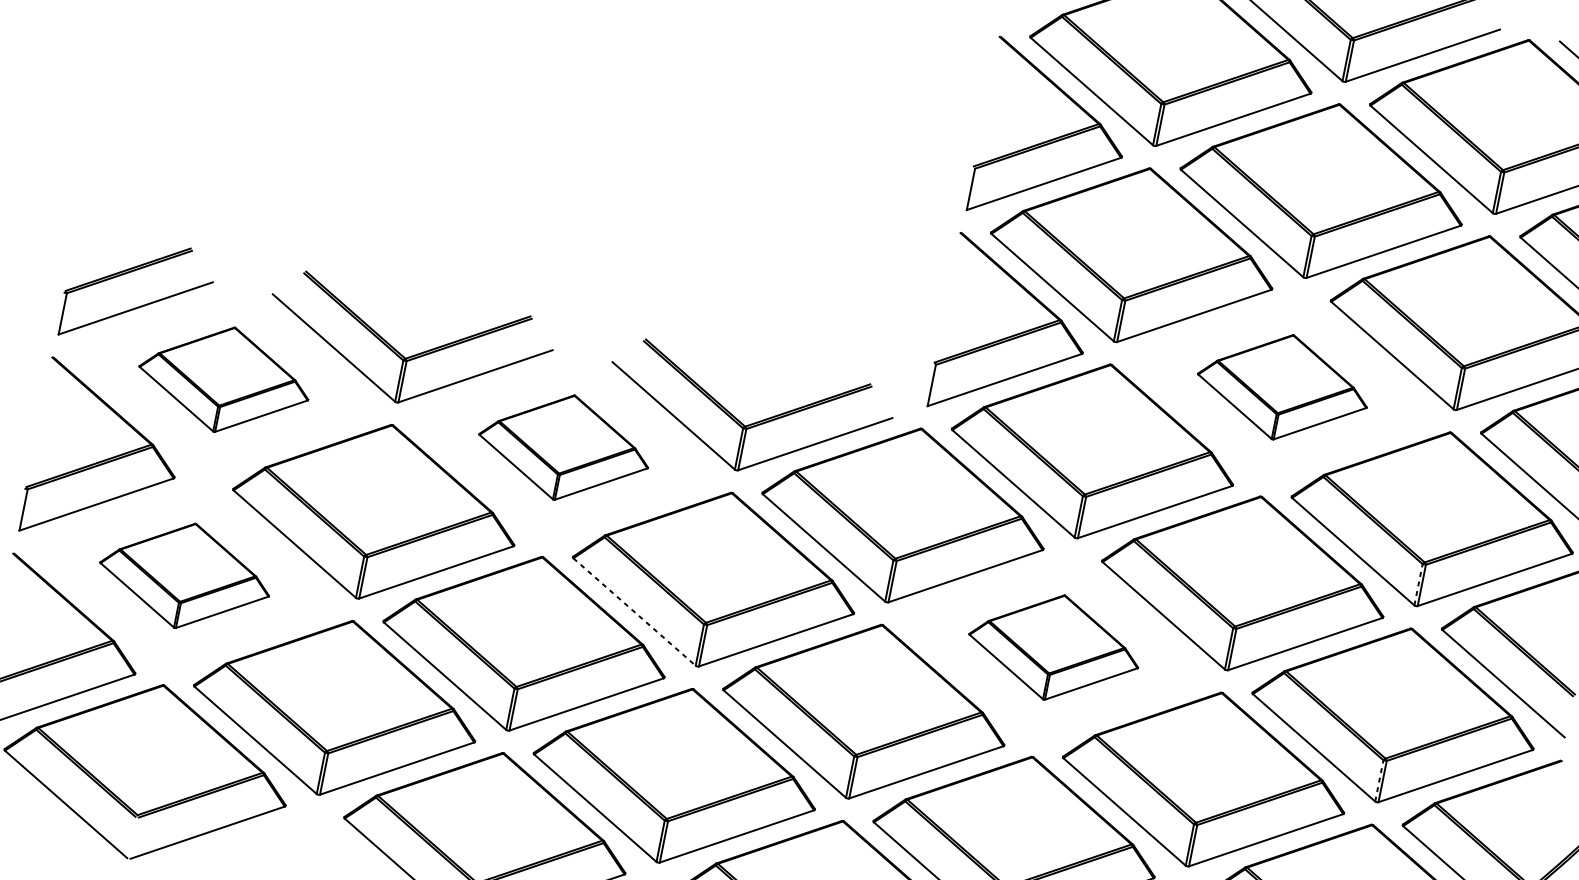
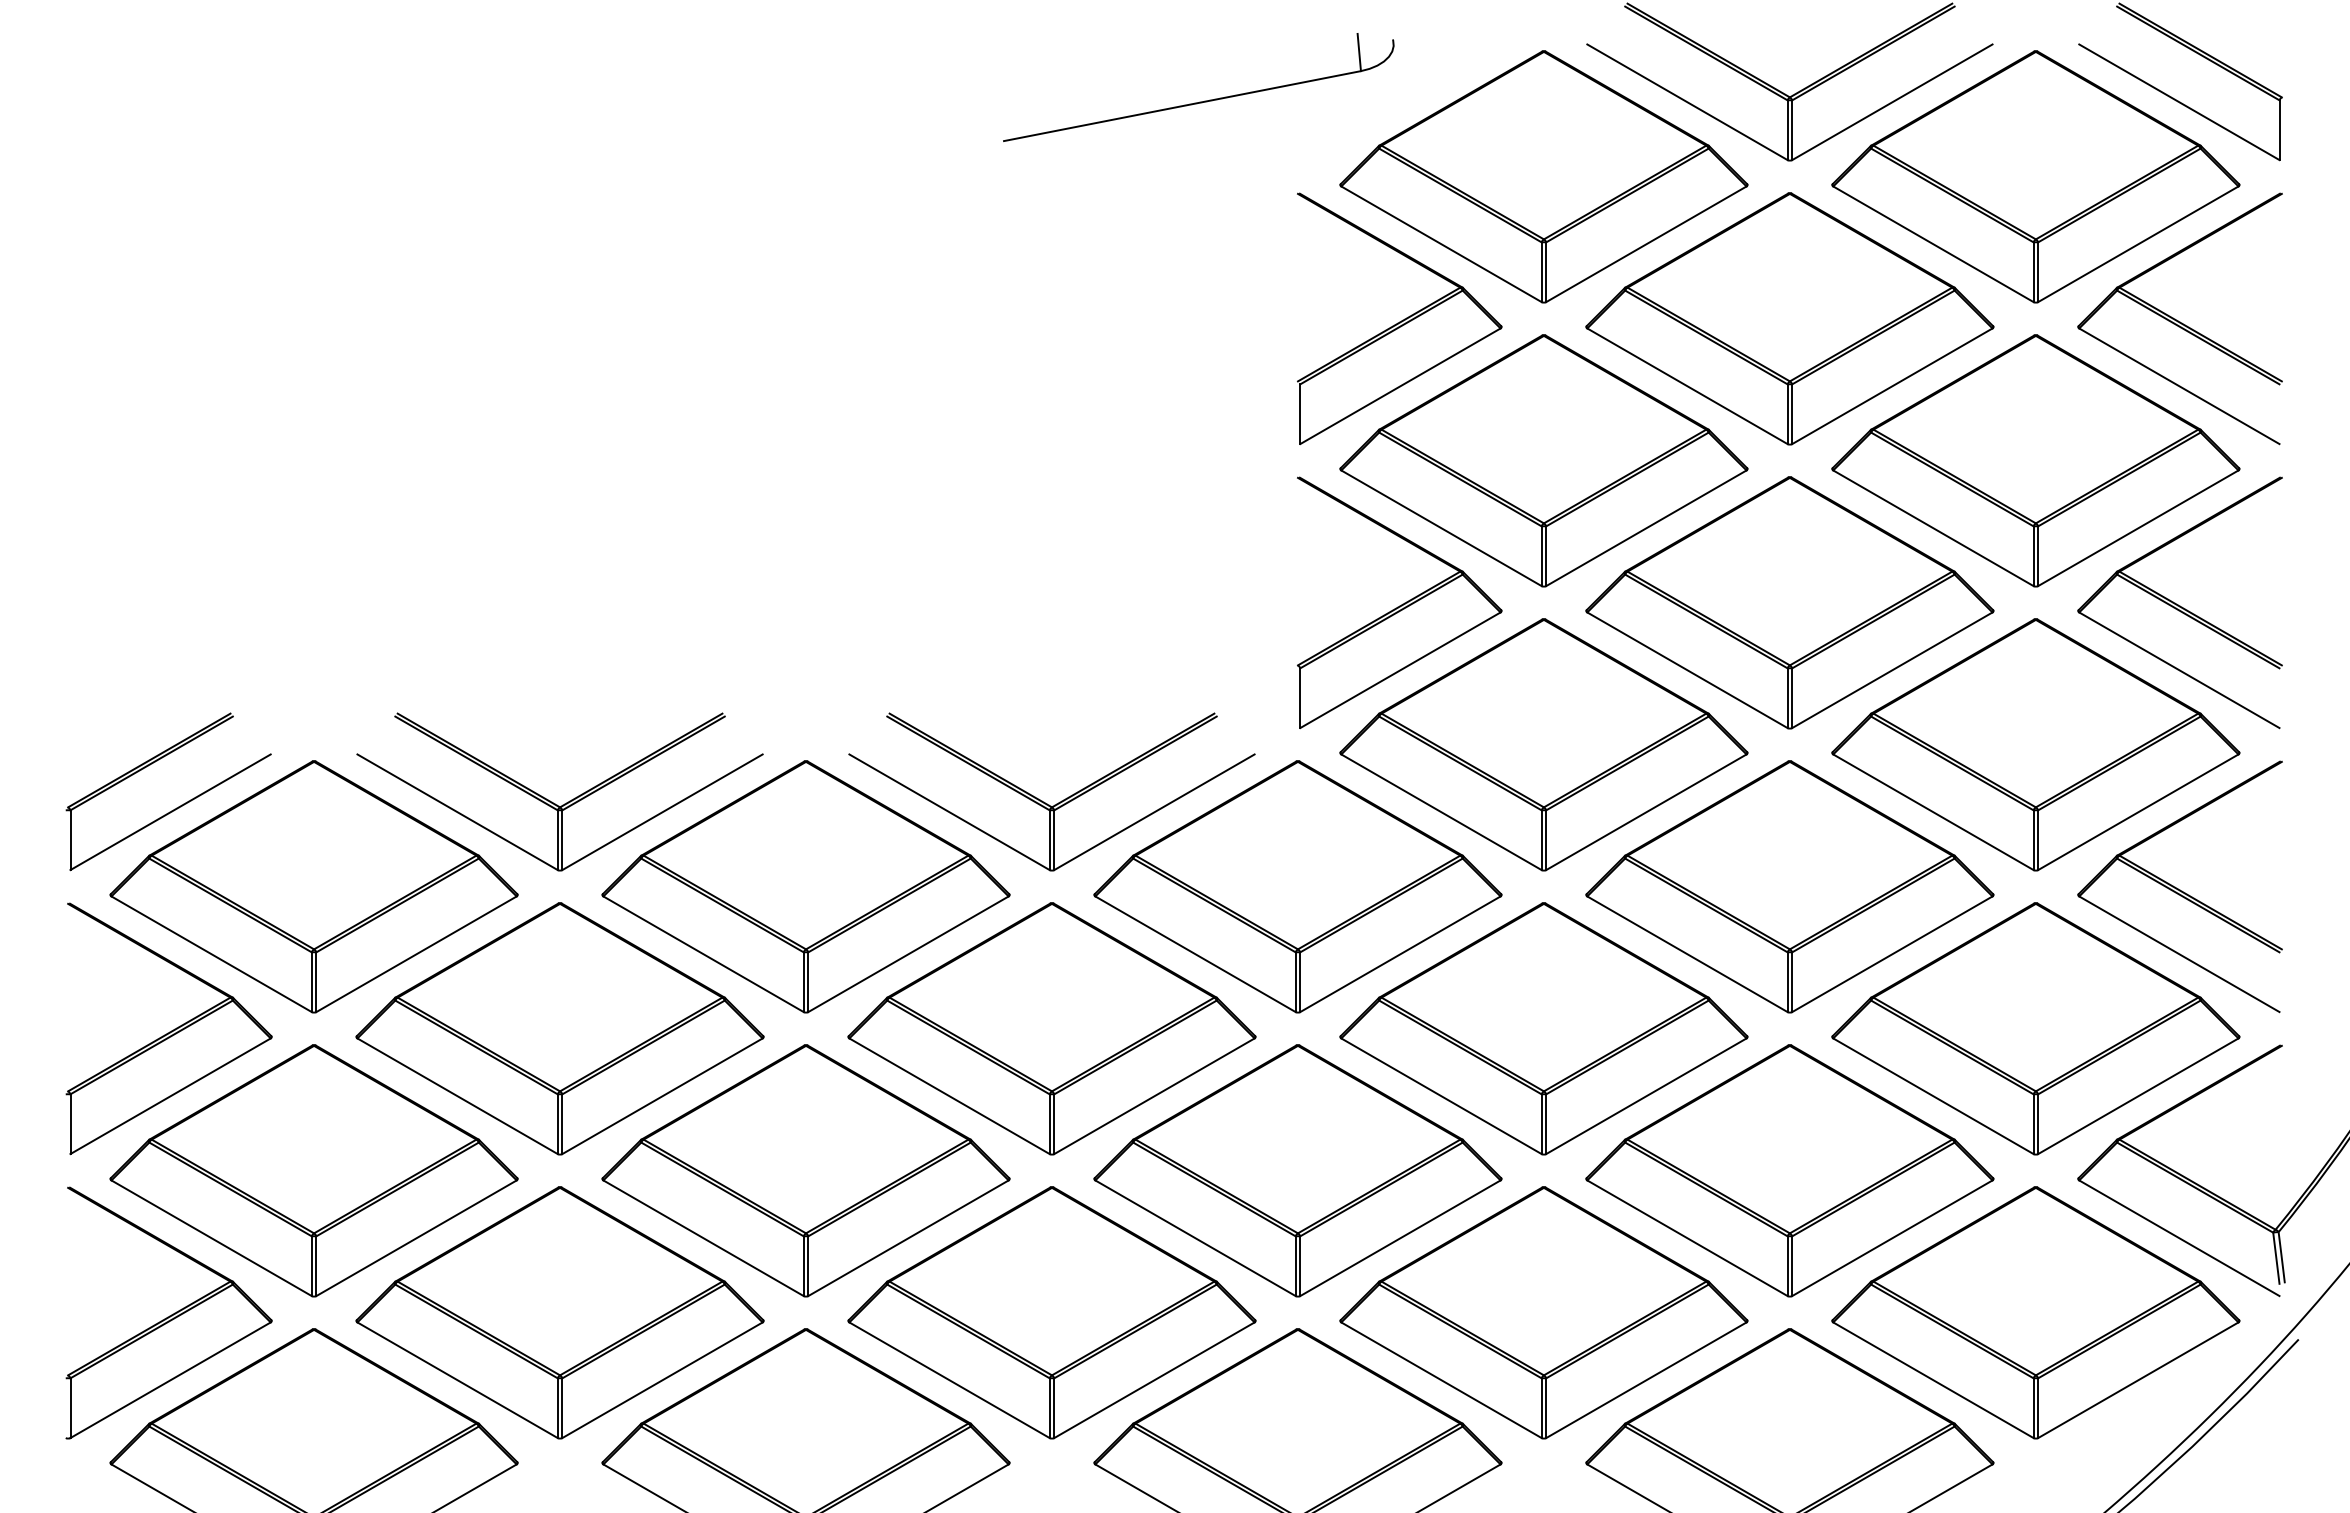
part: (224, 379) -> (313, 886), size x1.67
part: (1282, 386) -> (1789, 602), size x1.67
part: (564, 447) -> (805, 886), size x1.67
part: (185, 575) -> (313, 1170), size x1.67
line: (1418, 585) -> (2033, 840), dashed -> solid
line: (634, 612) -> (949, 1096), dashed -> solid
part: (1054, 647) -> (1543, 1028), size x1.67
line: (1379, 781) -> (2033, 1124), dashed -> solid

